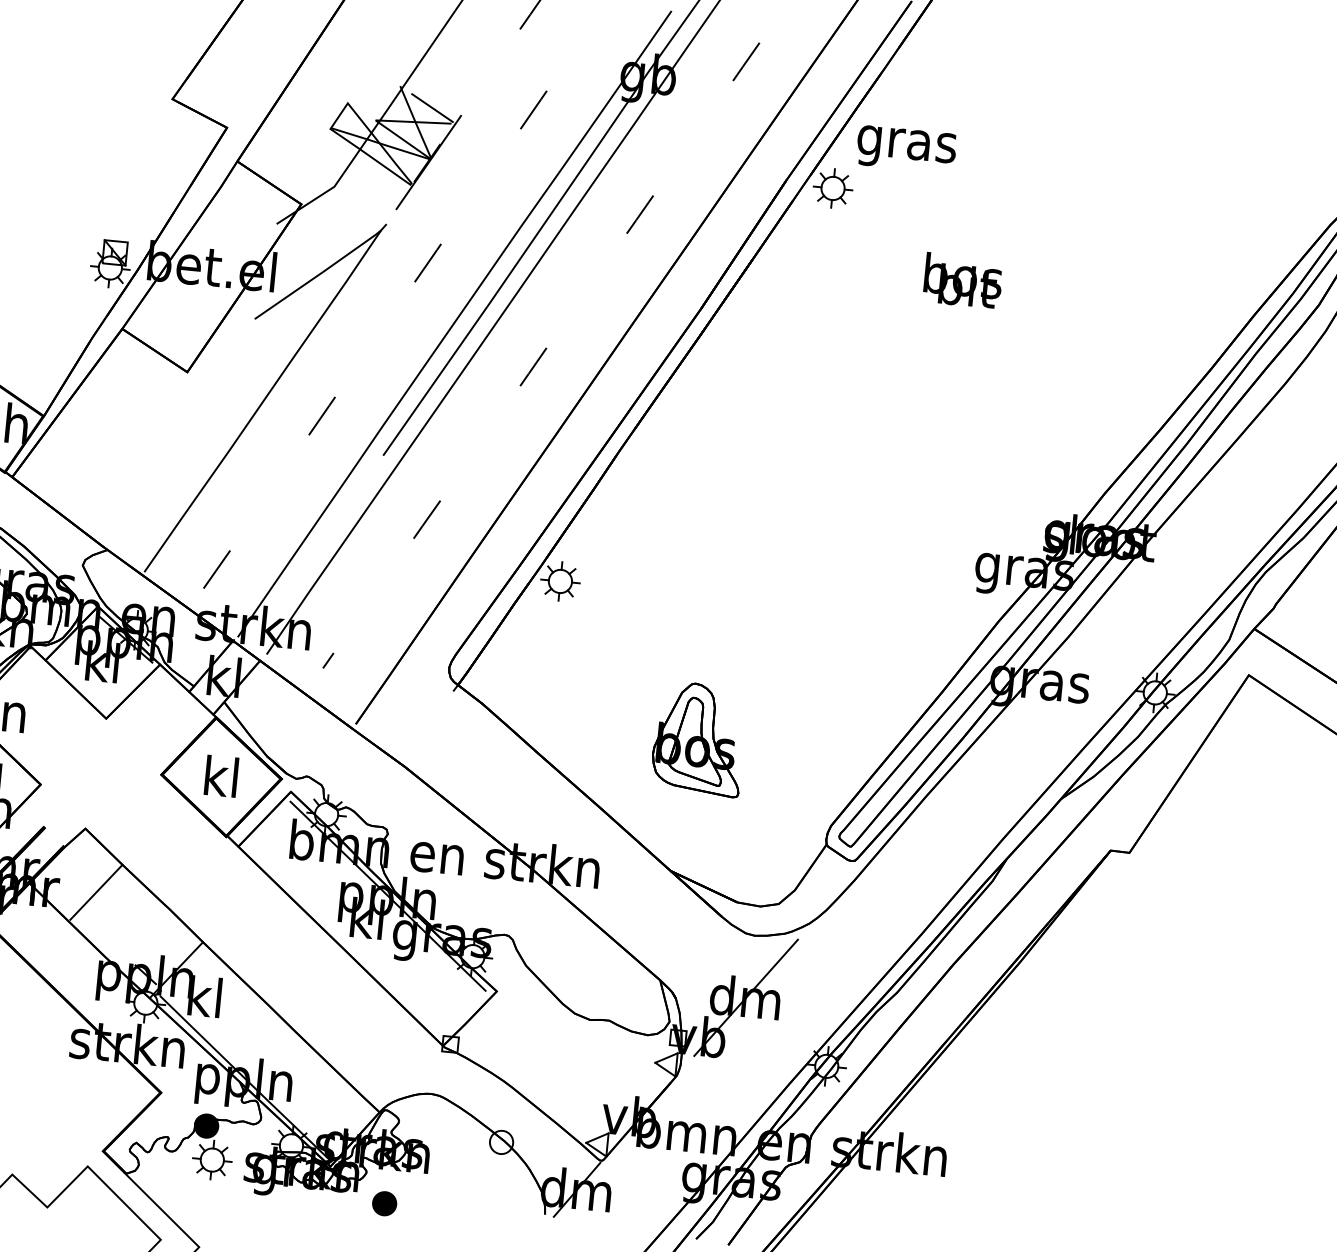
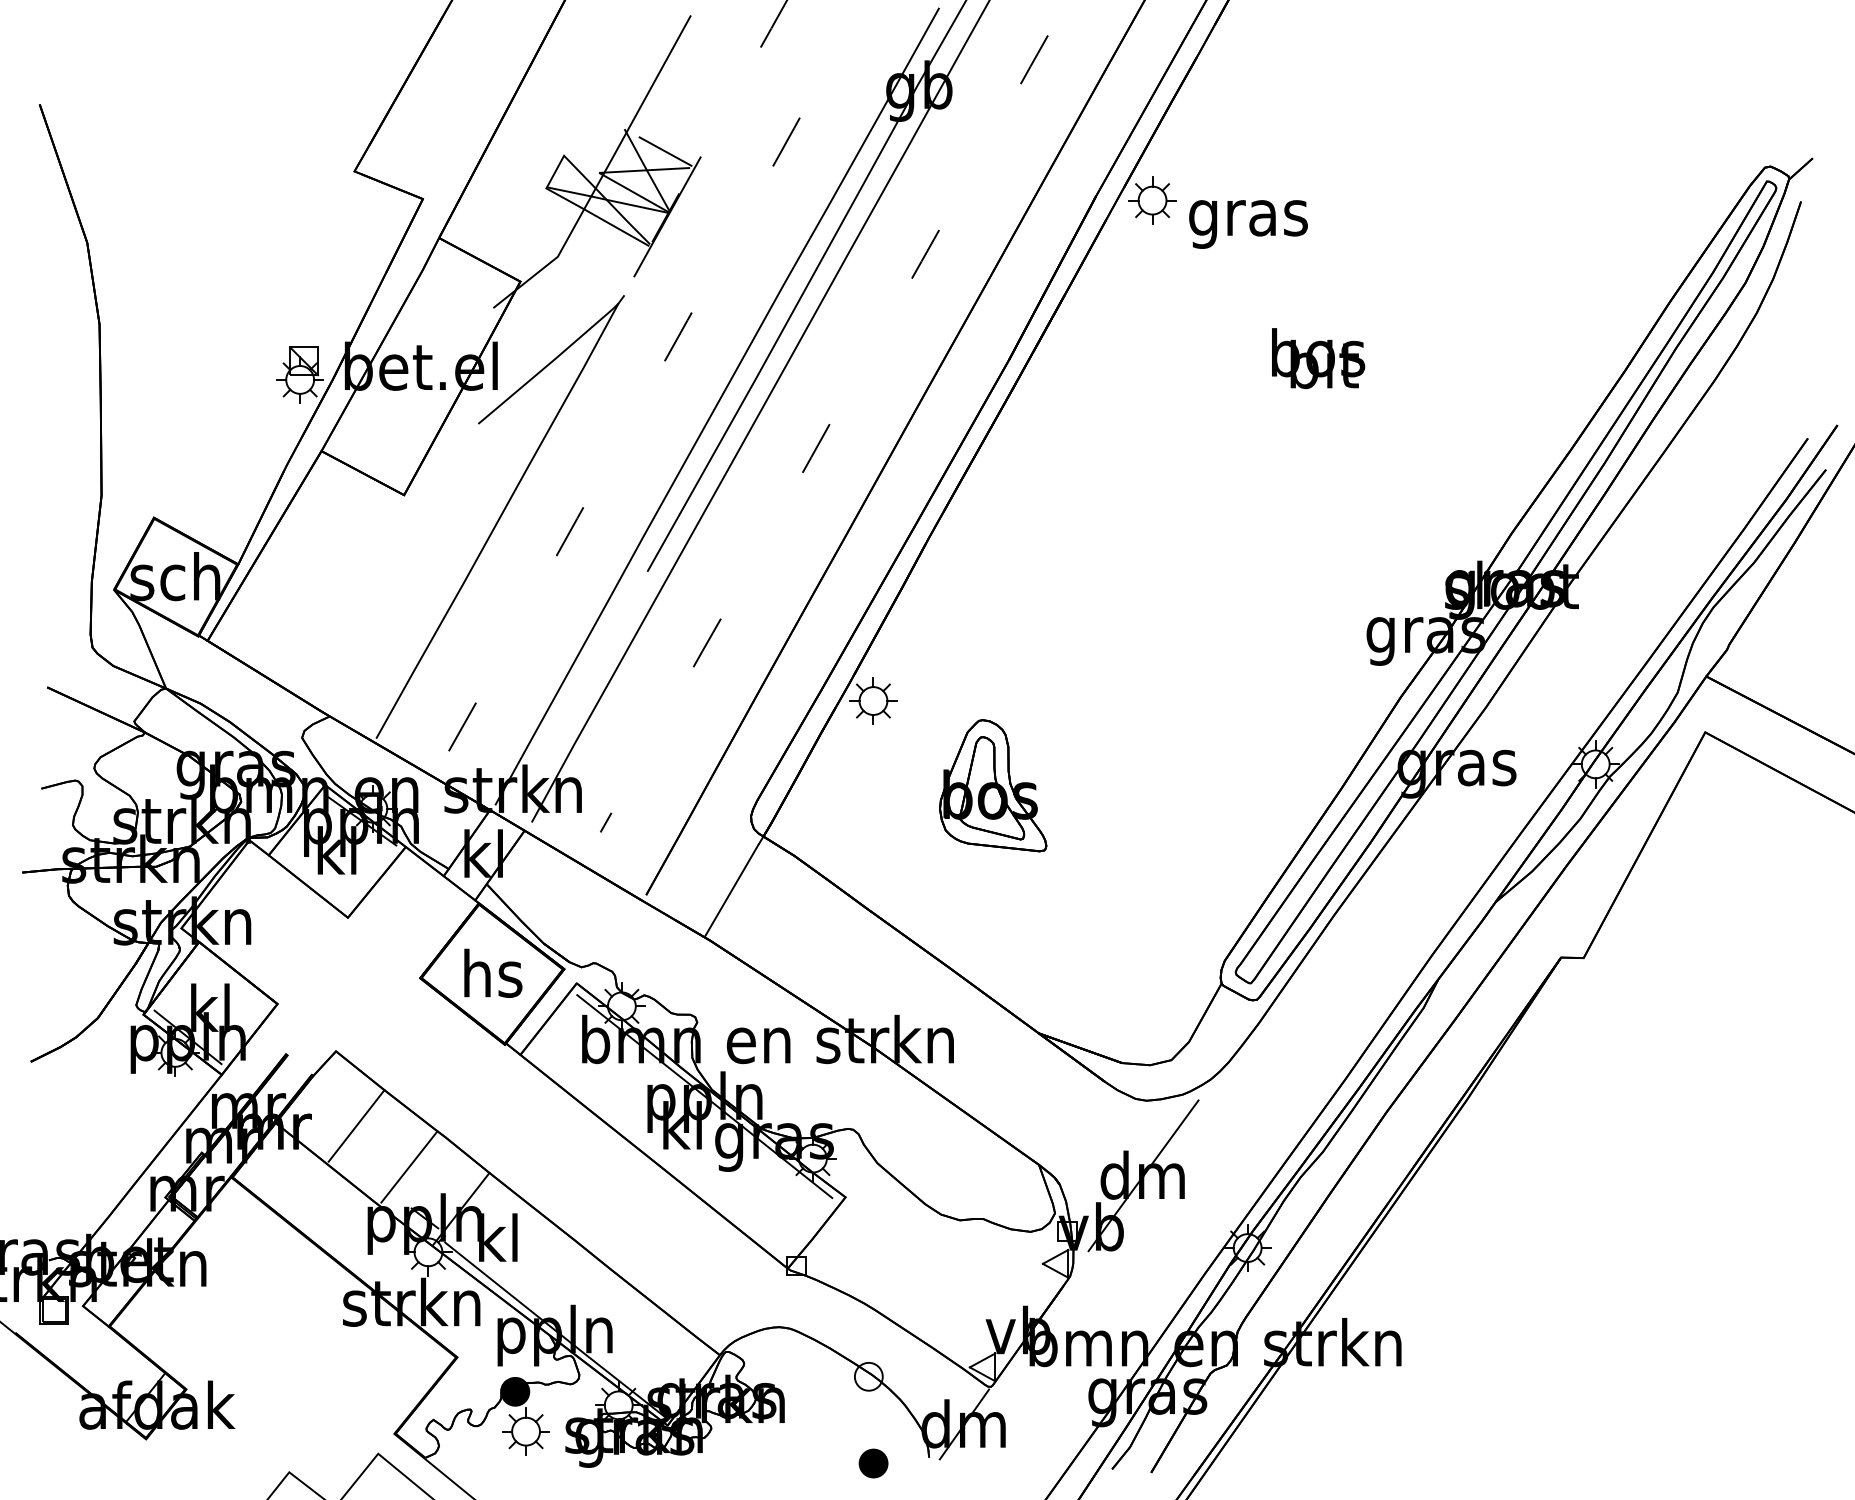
text: (906, 149) -> (1248, 224), moved
text: (963, 280) -> (1318, 358), moved
line: (427, 727) -> (731, 890), added
part: (699, 738) -> (993, 785), moved
text: (222, 776) -> (493, 972), kl -> hs
line: (137, 930) -> (409, 1166), added
part: (384, 1203) -> (873, 1463), moved

